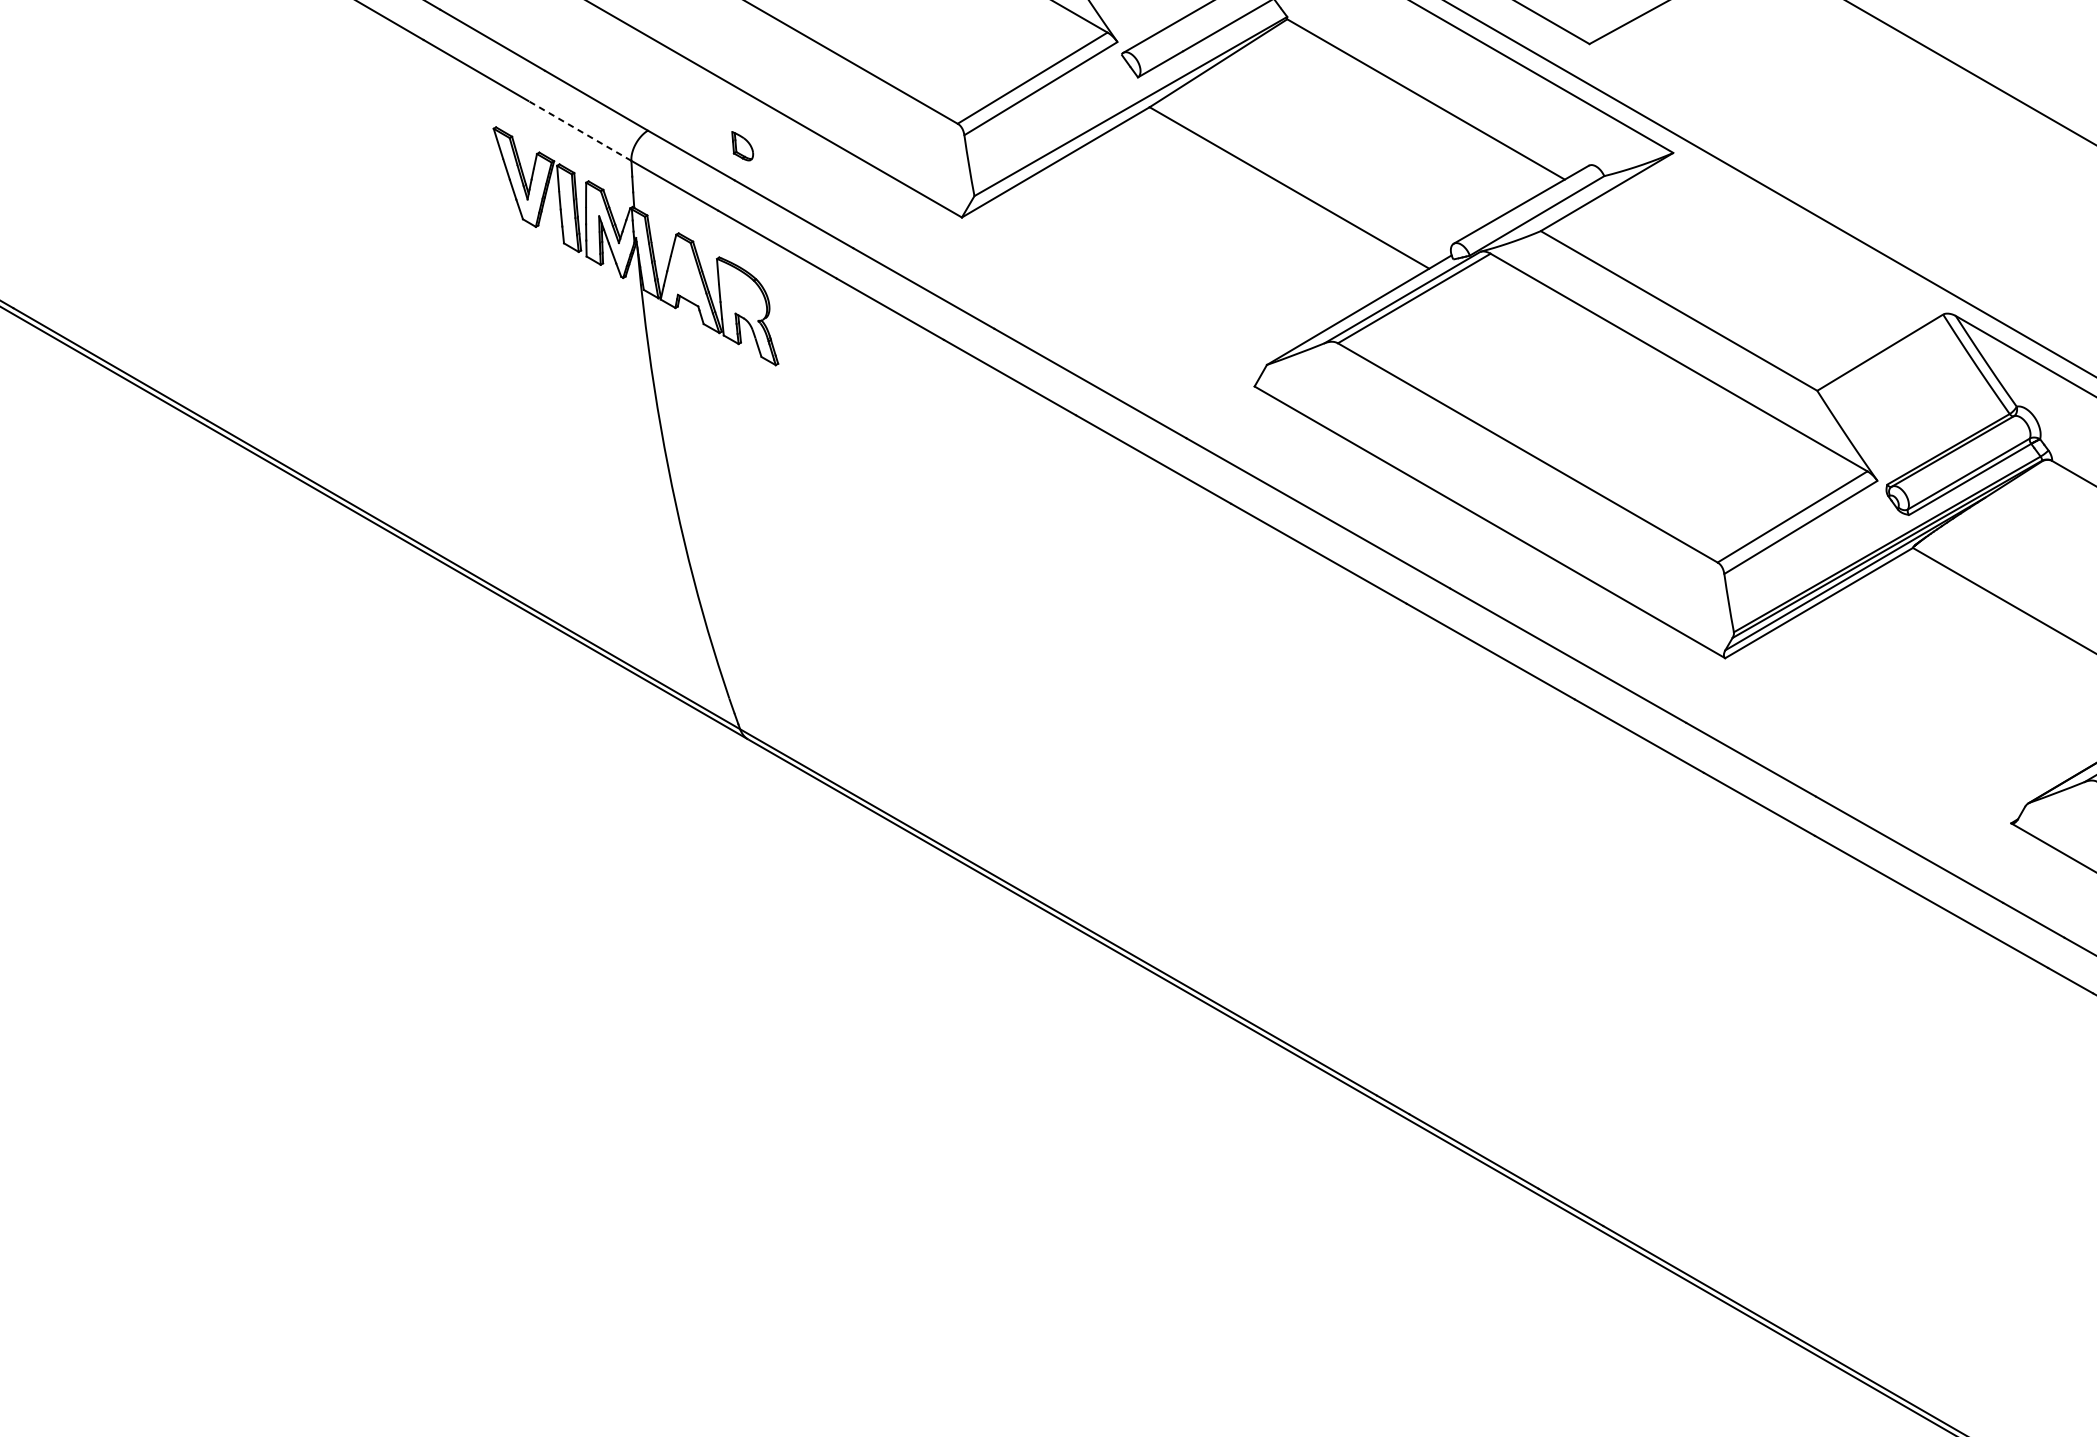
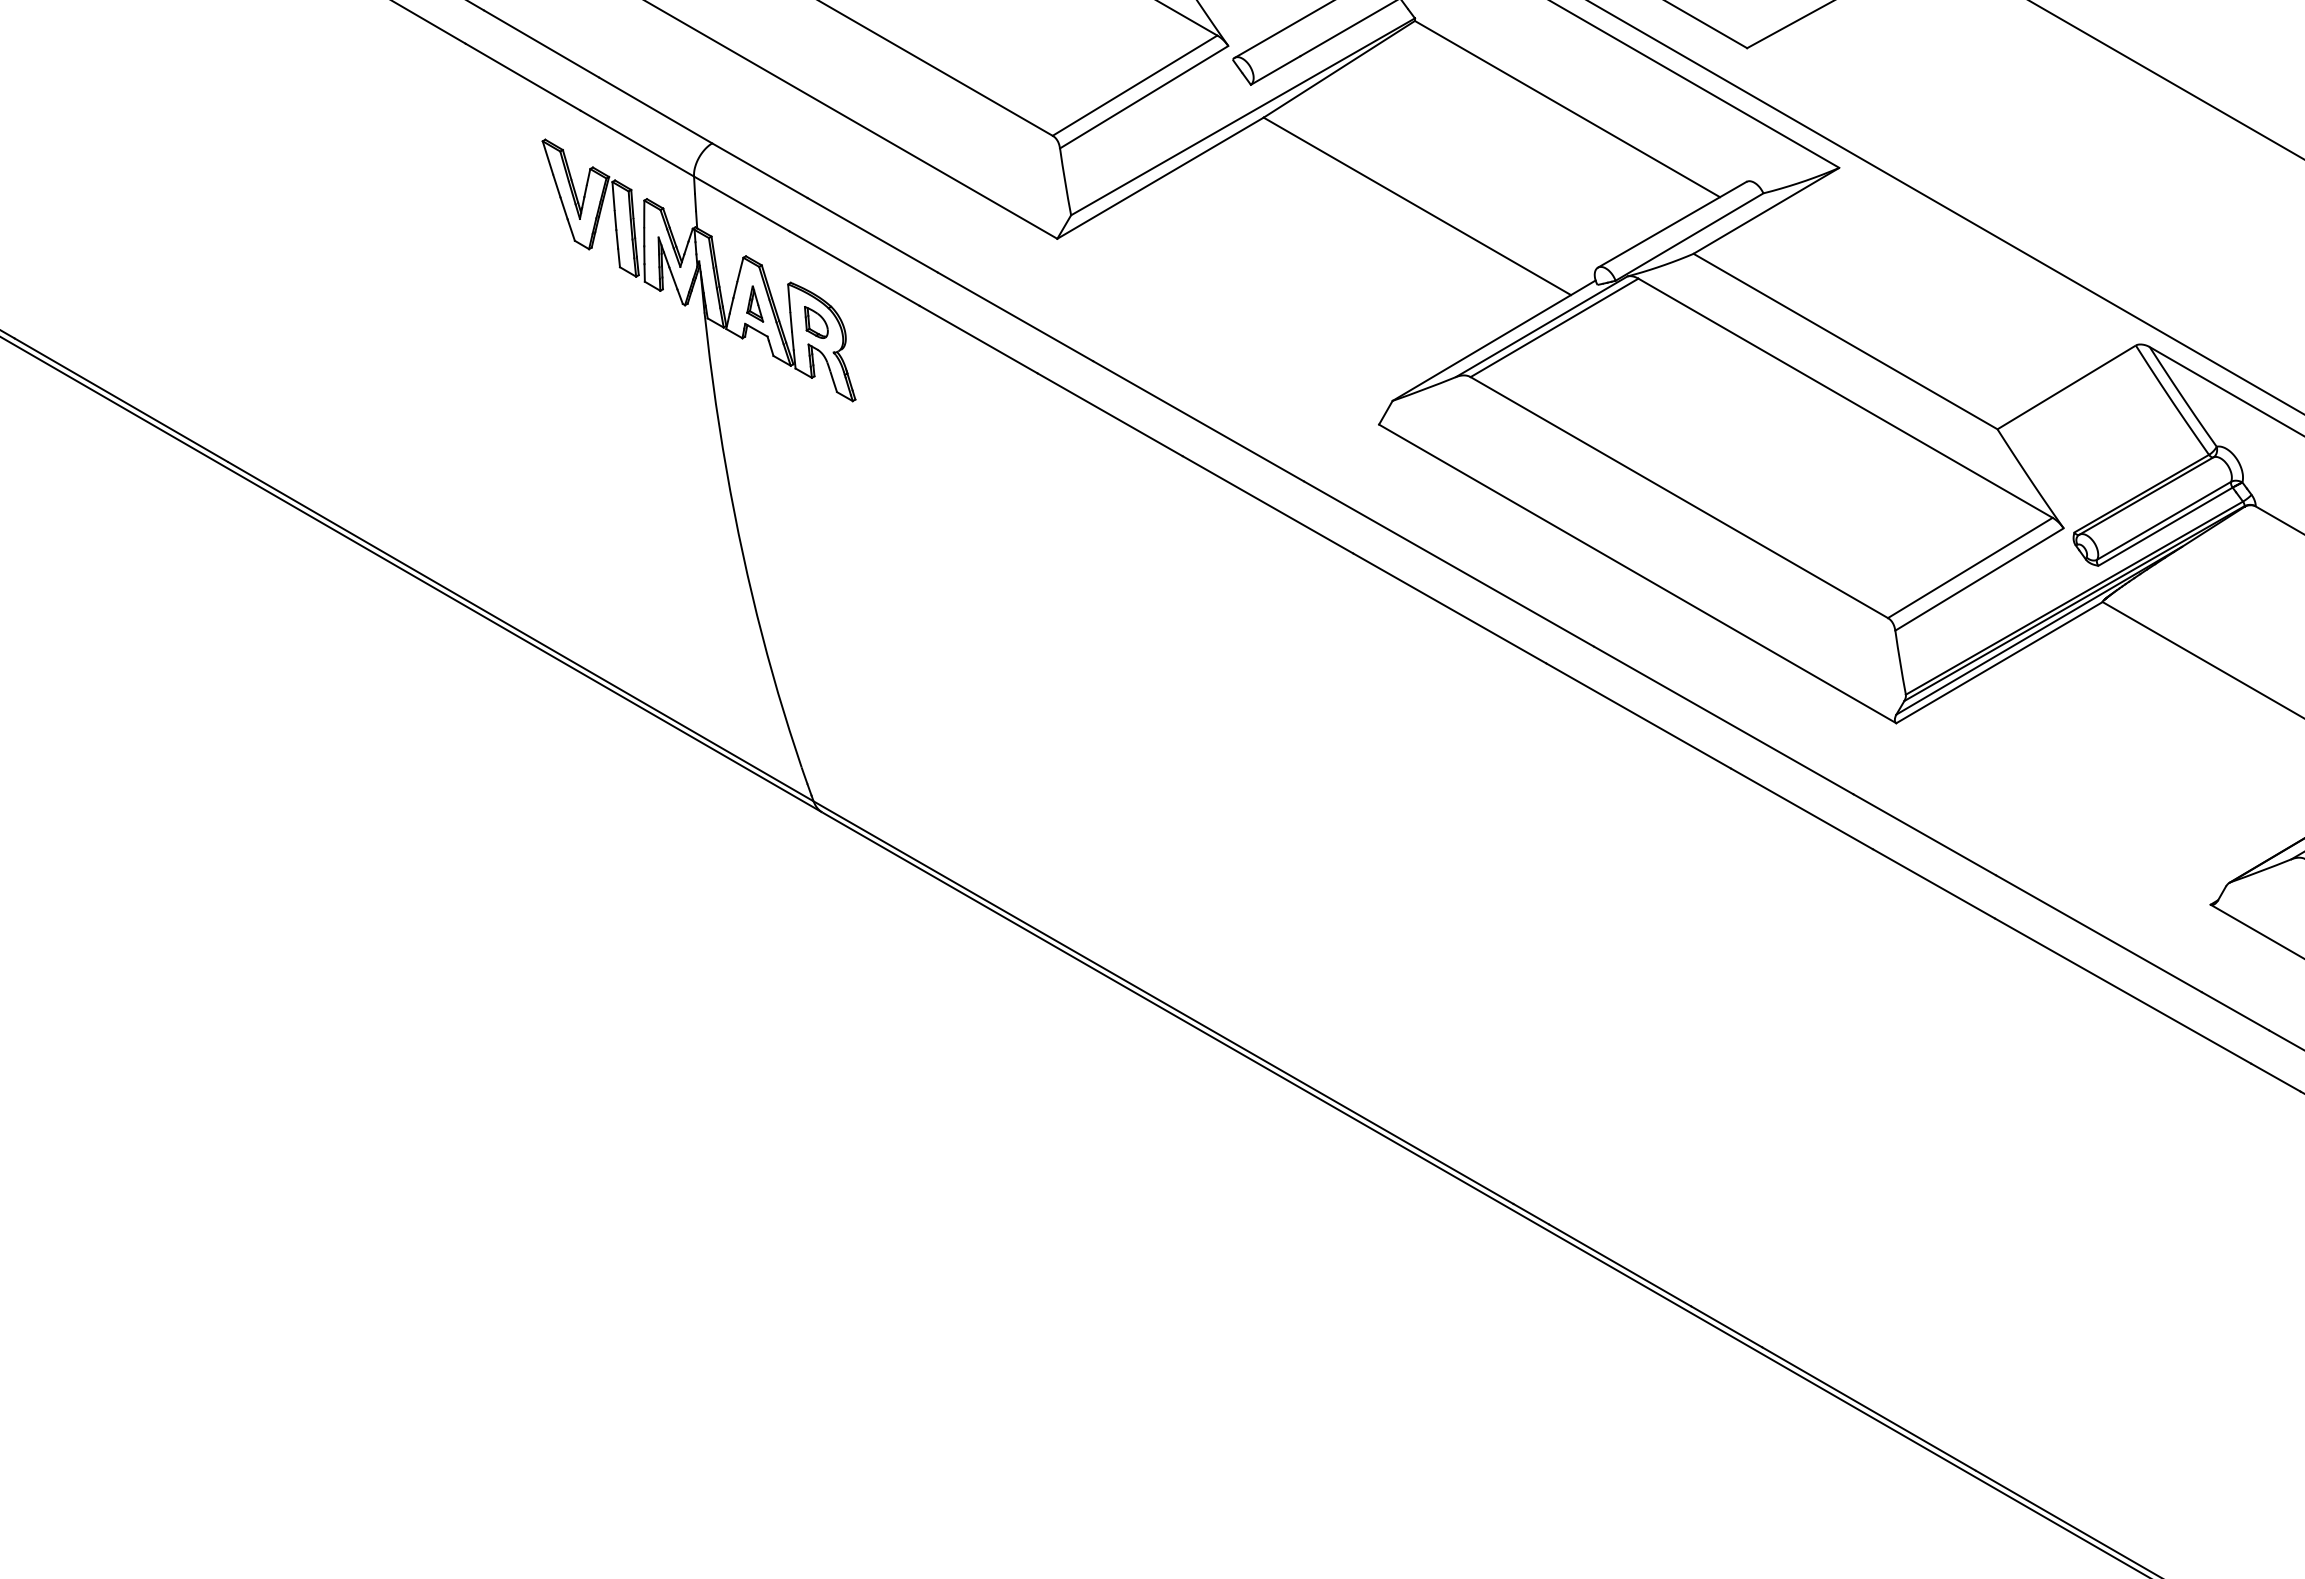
line: (579, 130) -> (637, 143), dashed -> solid
part: (742, 146) -> (816, 322), moved
part: (687, 276) -> (755, 303), added

